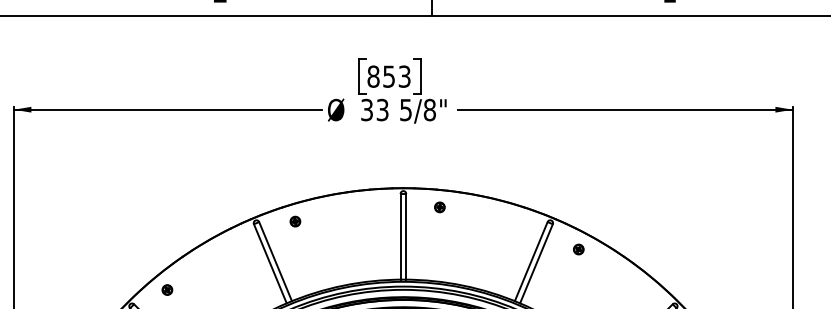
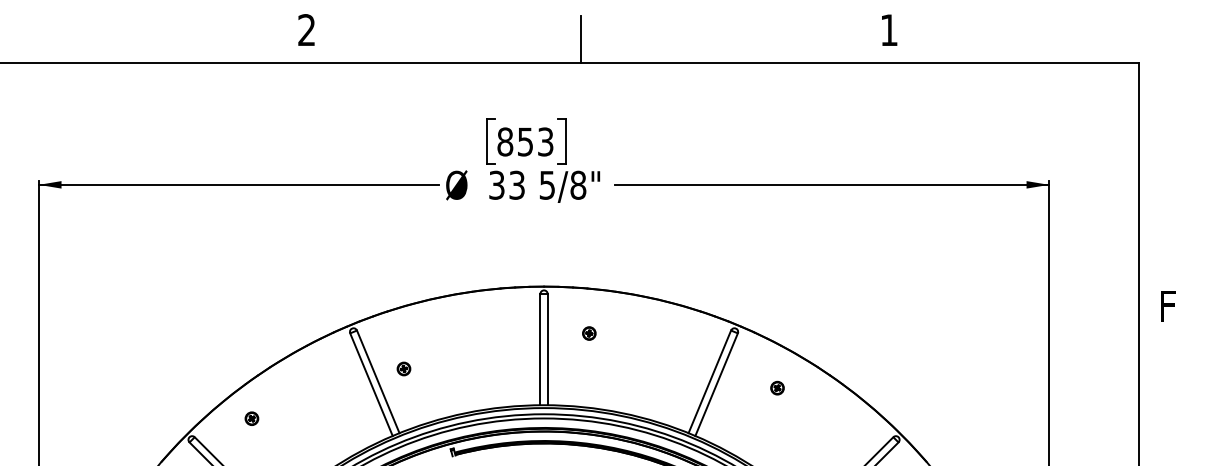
part: (440, 207) -> (589, 333), moved
part: (295, 221) -> (403, 368), moved
part: (578, 249) -> (777, 387), moved
part: (167, 289) -> (251, 418), moved

